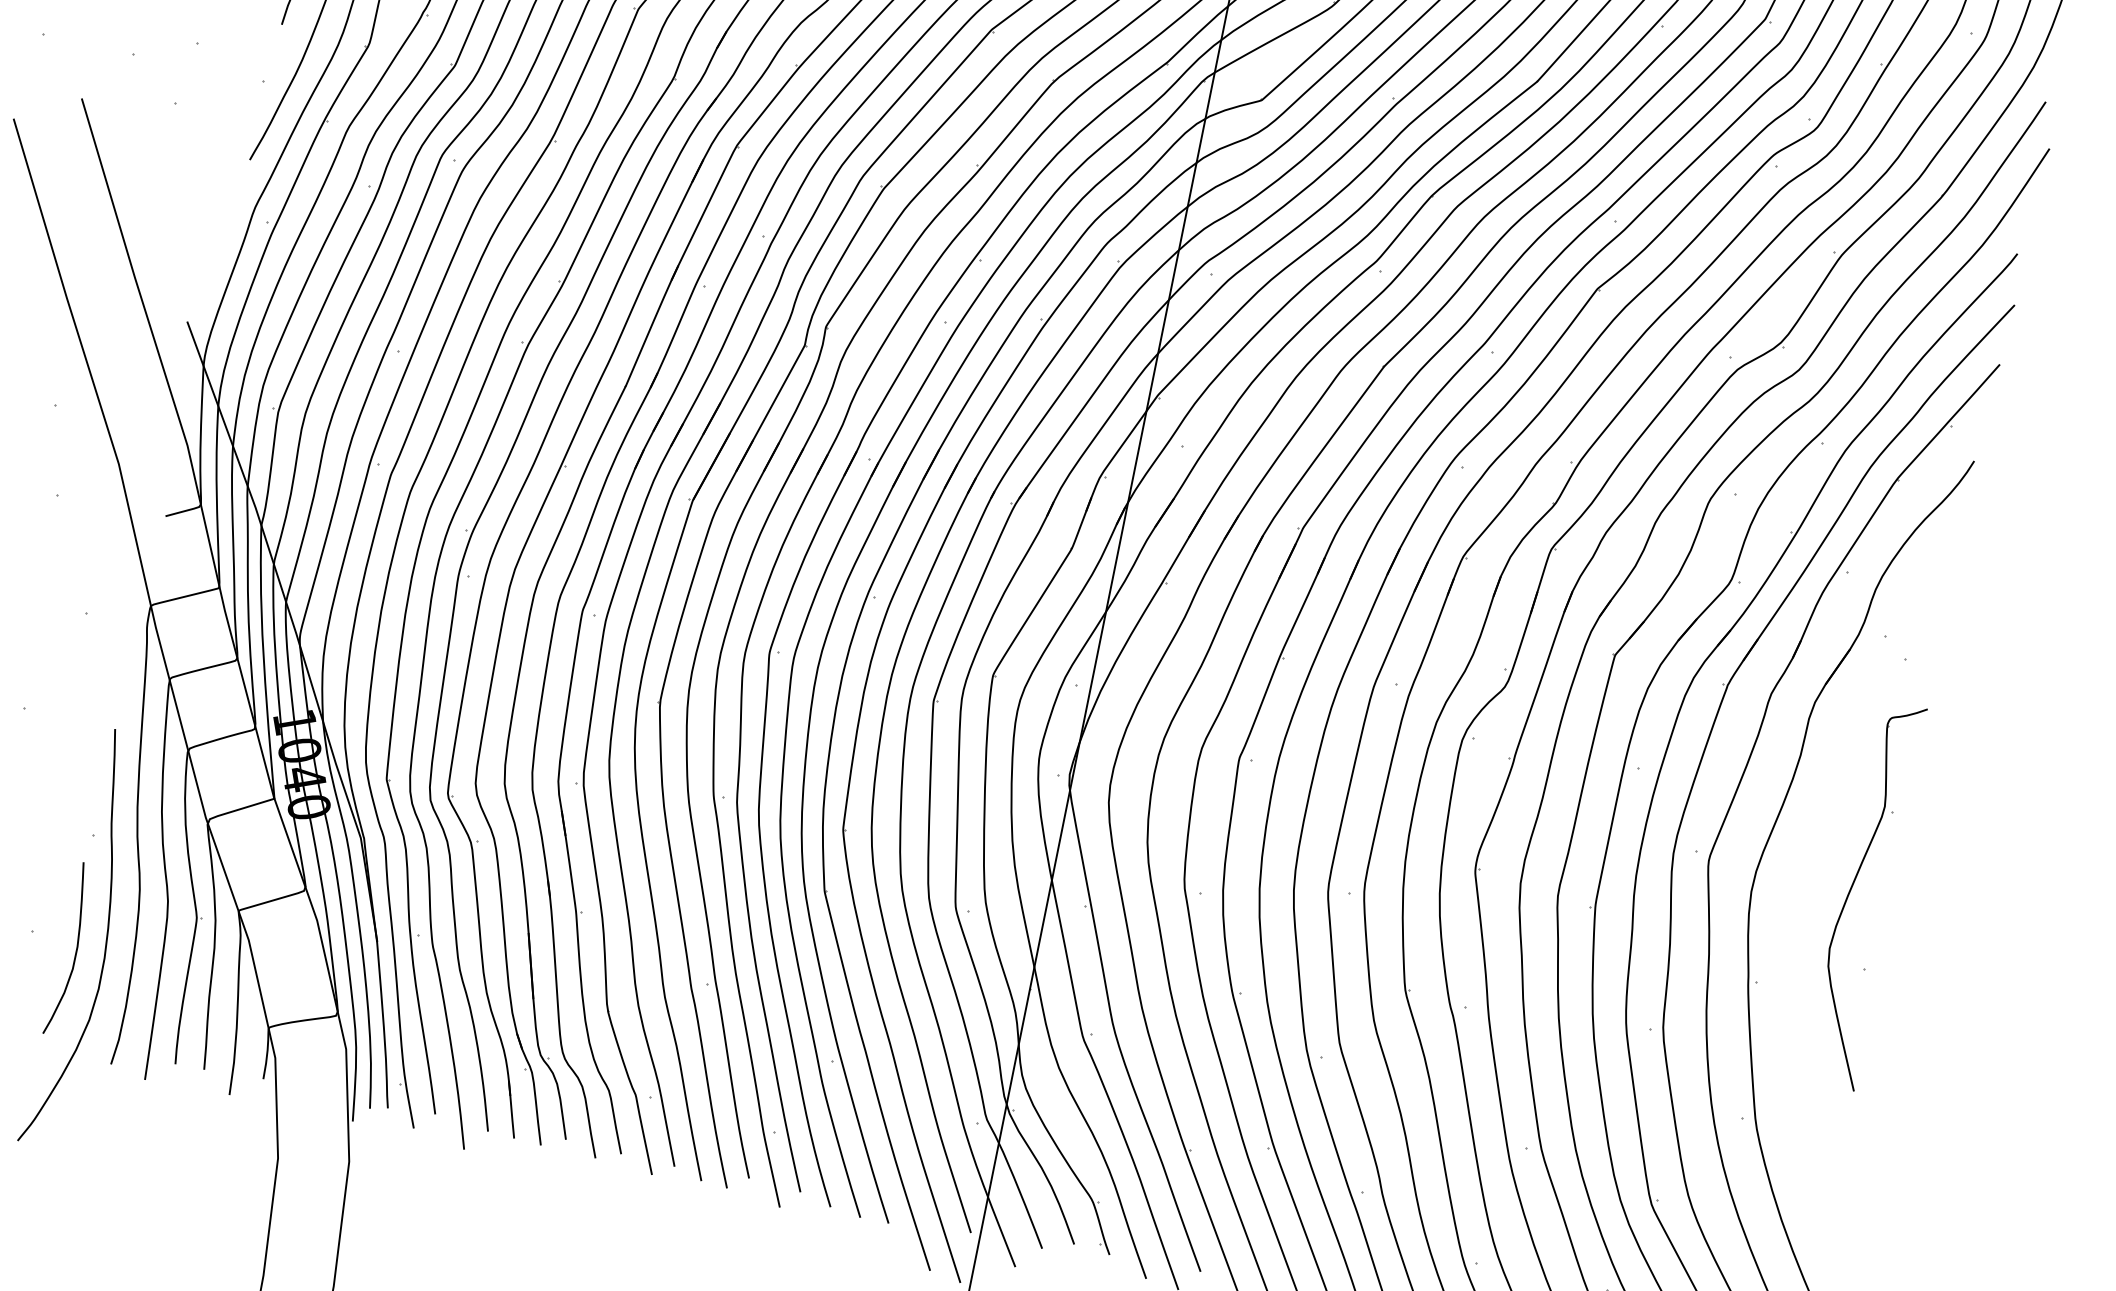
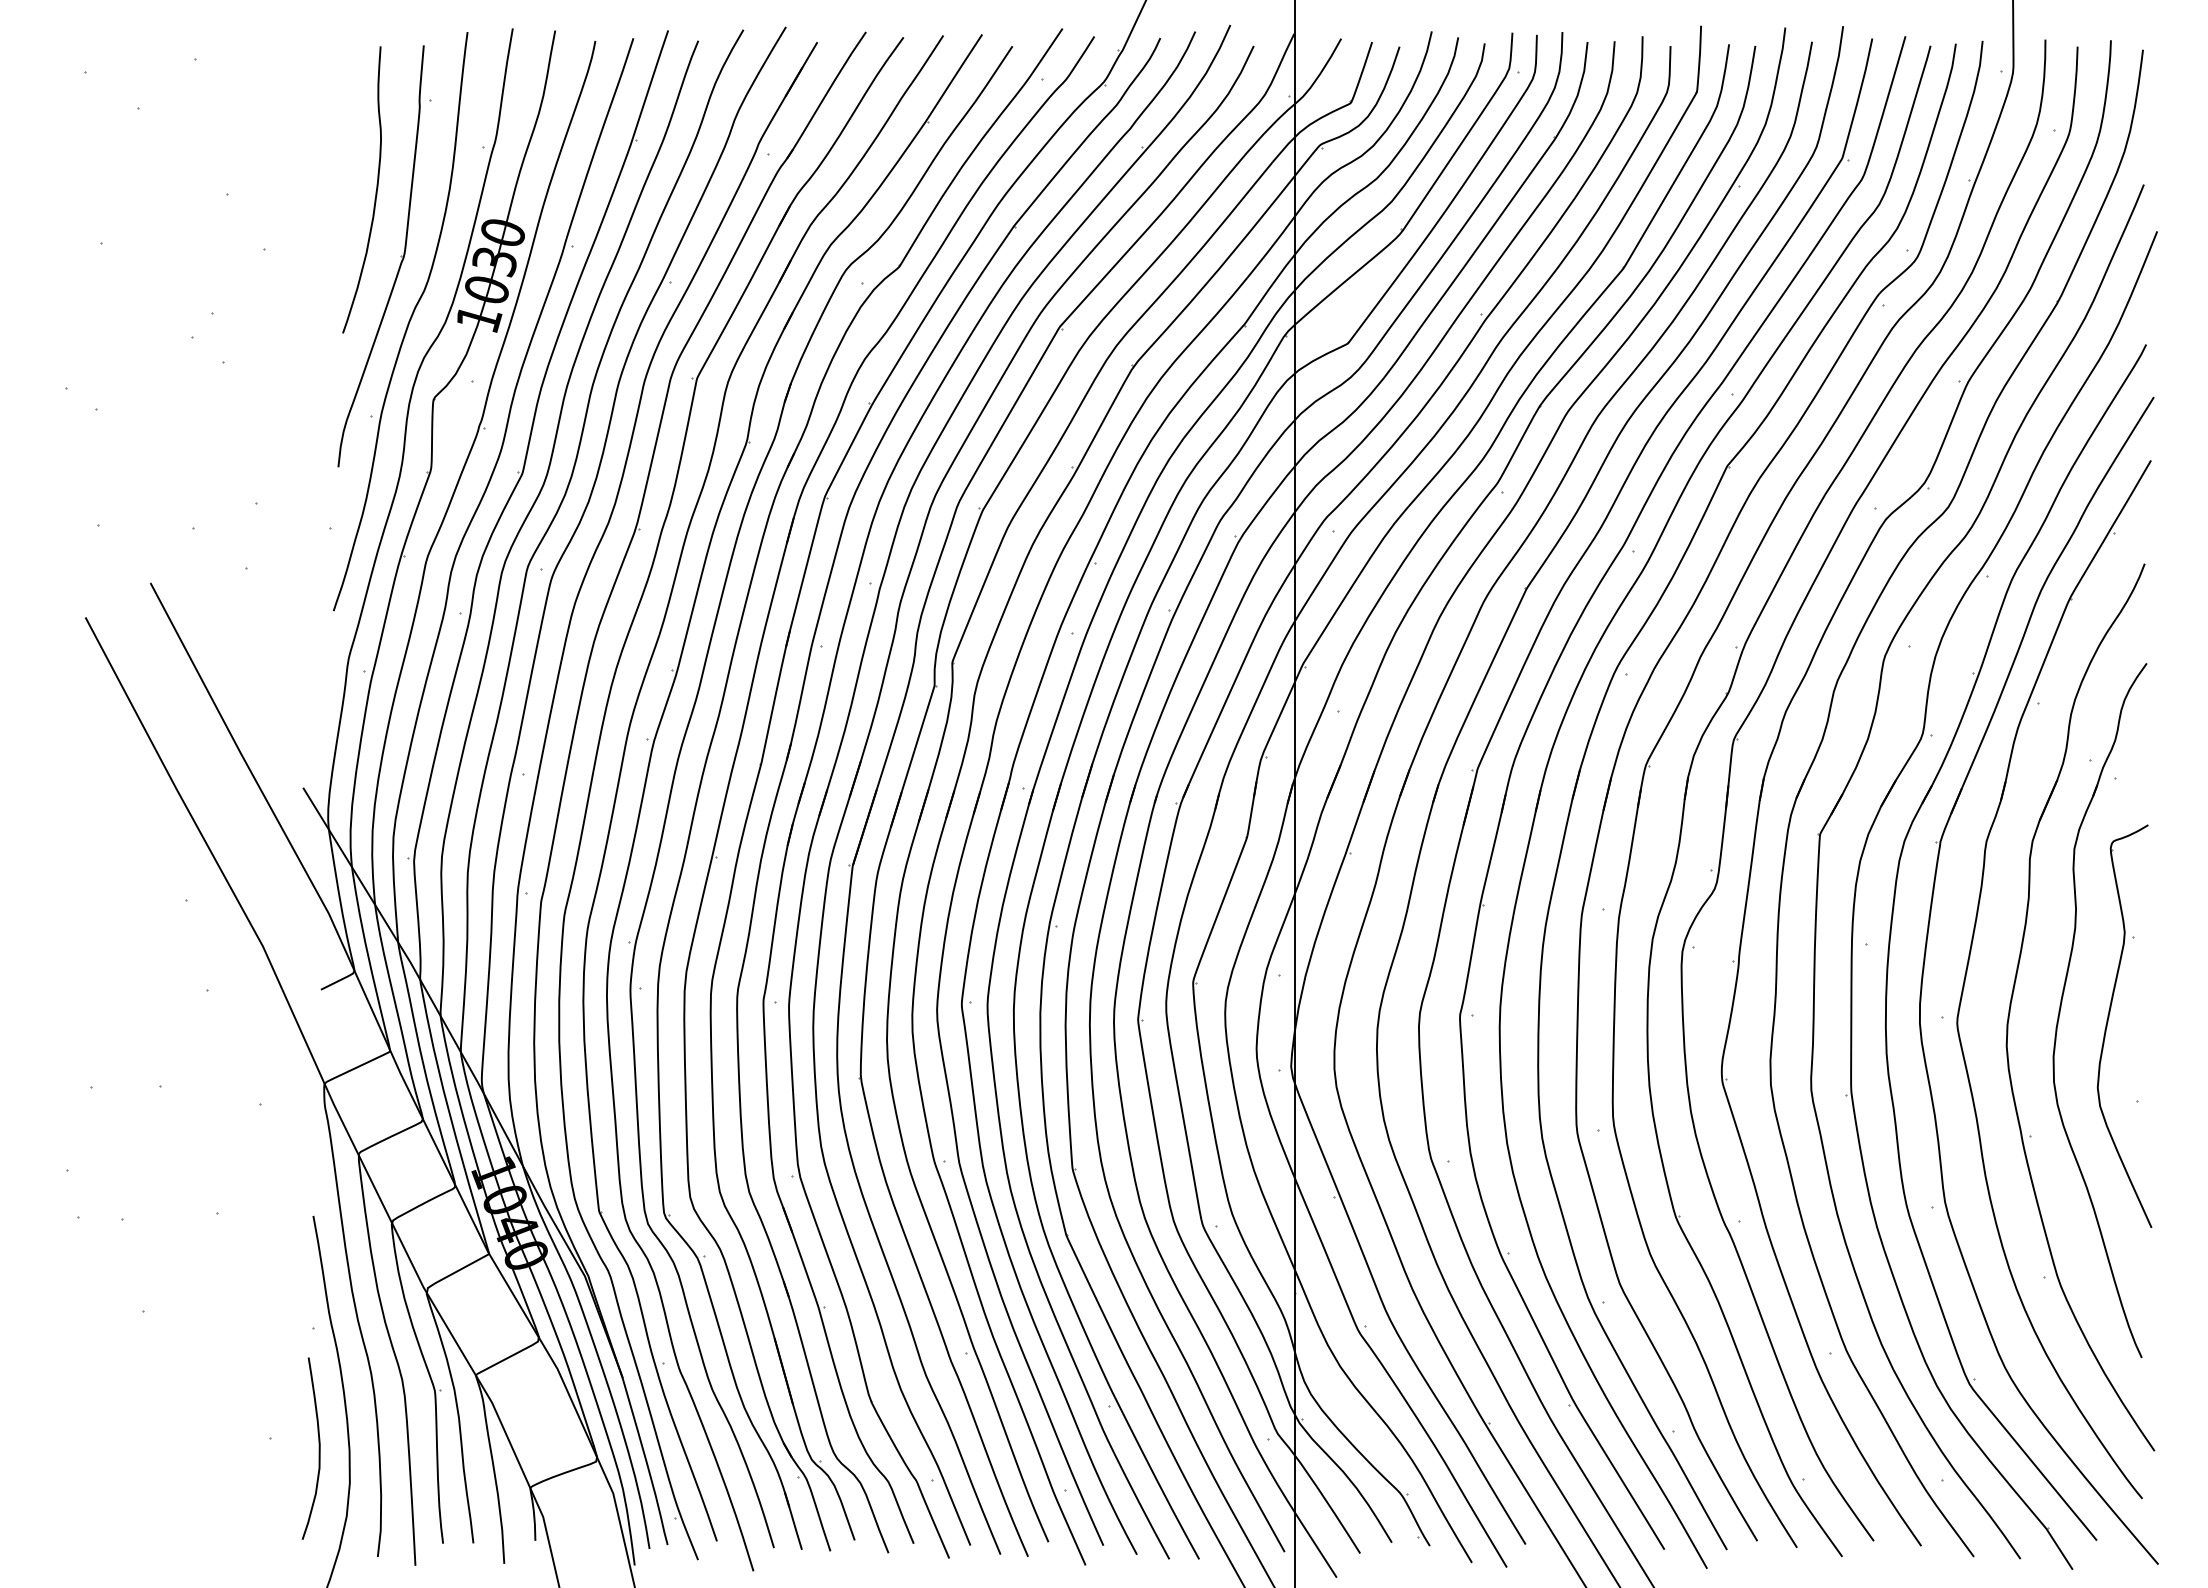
part: (1812, 860) -> (2062, 1002), added

